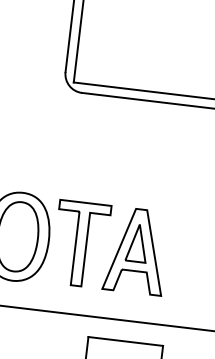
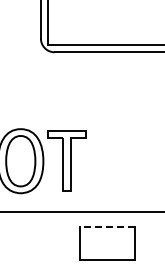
part: (136, 251) -> (107, 161), removed
line: (124, 341) -> (106, 227), solid -> dashed

